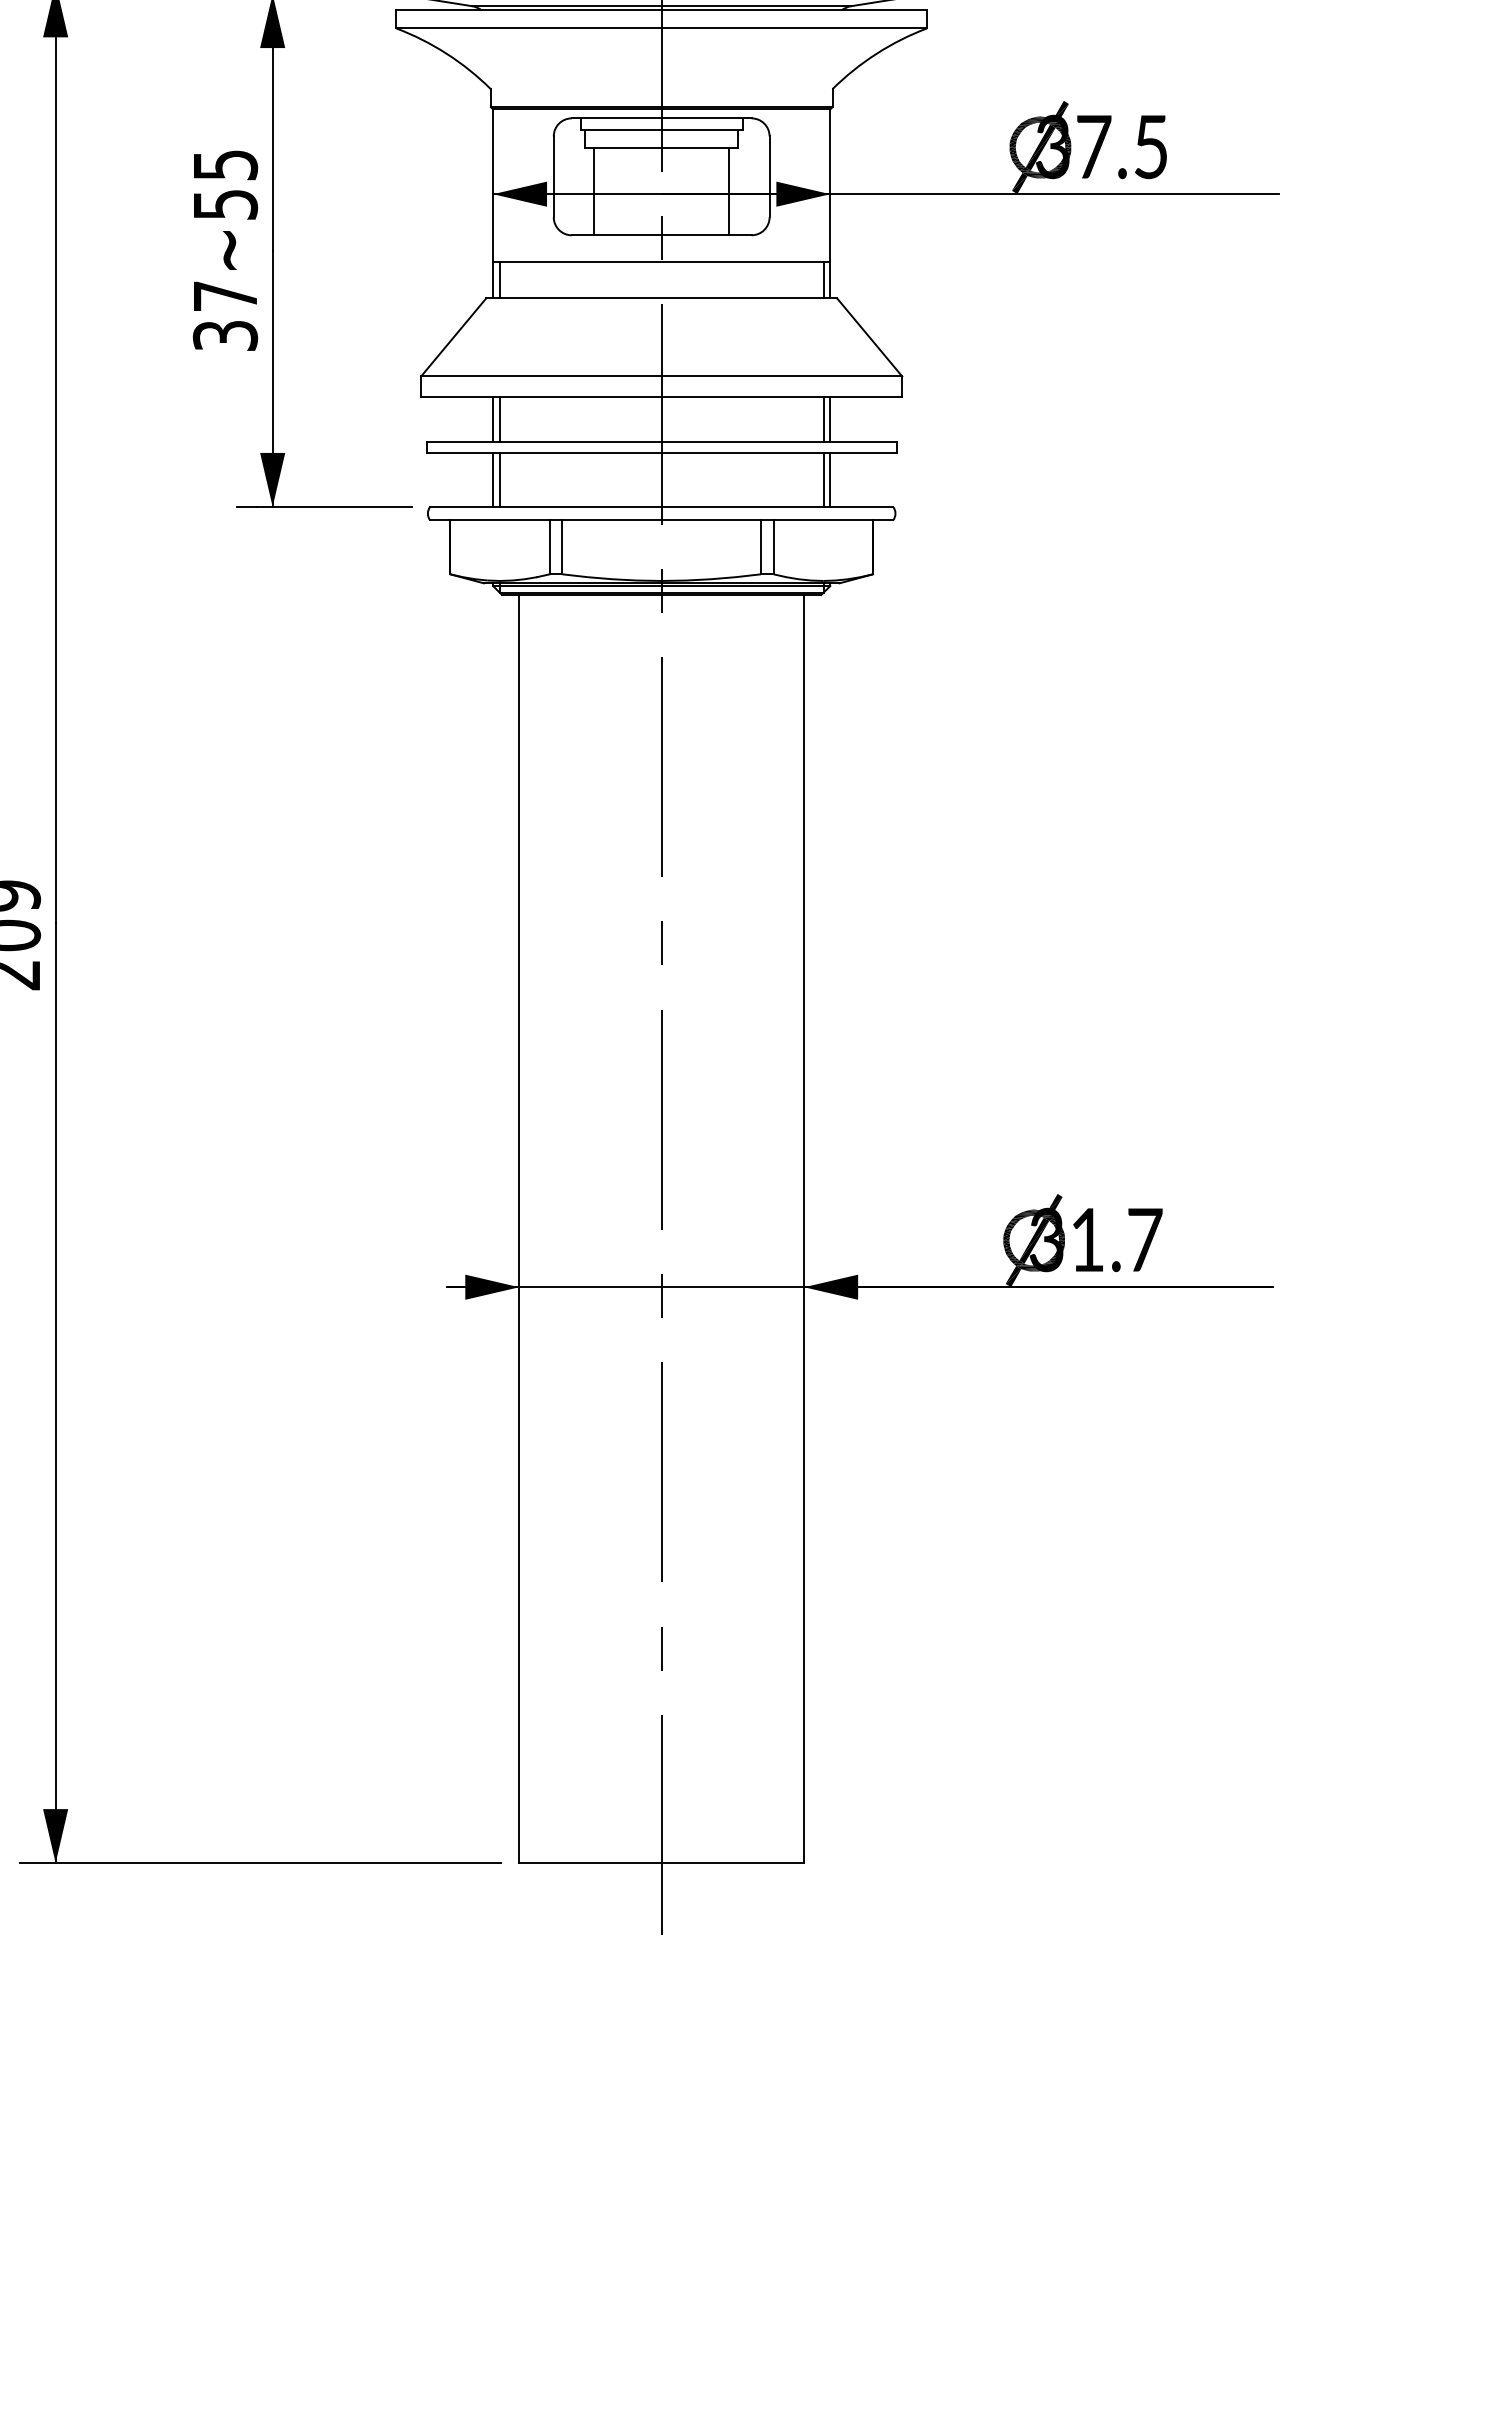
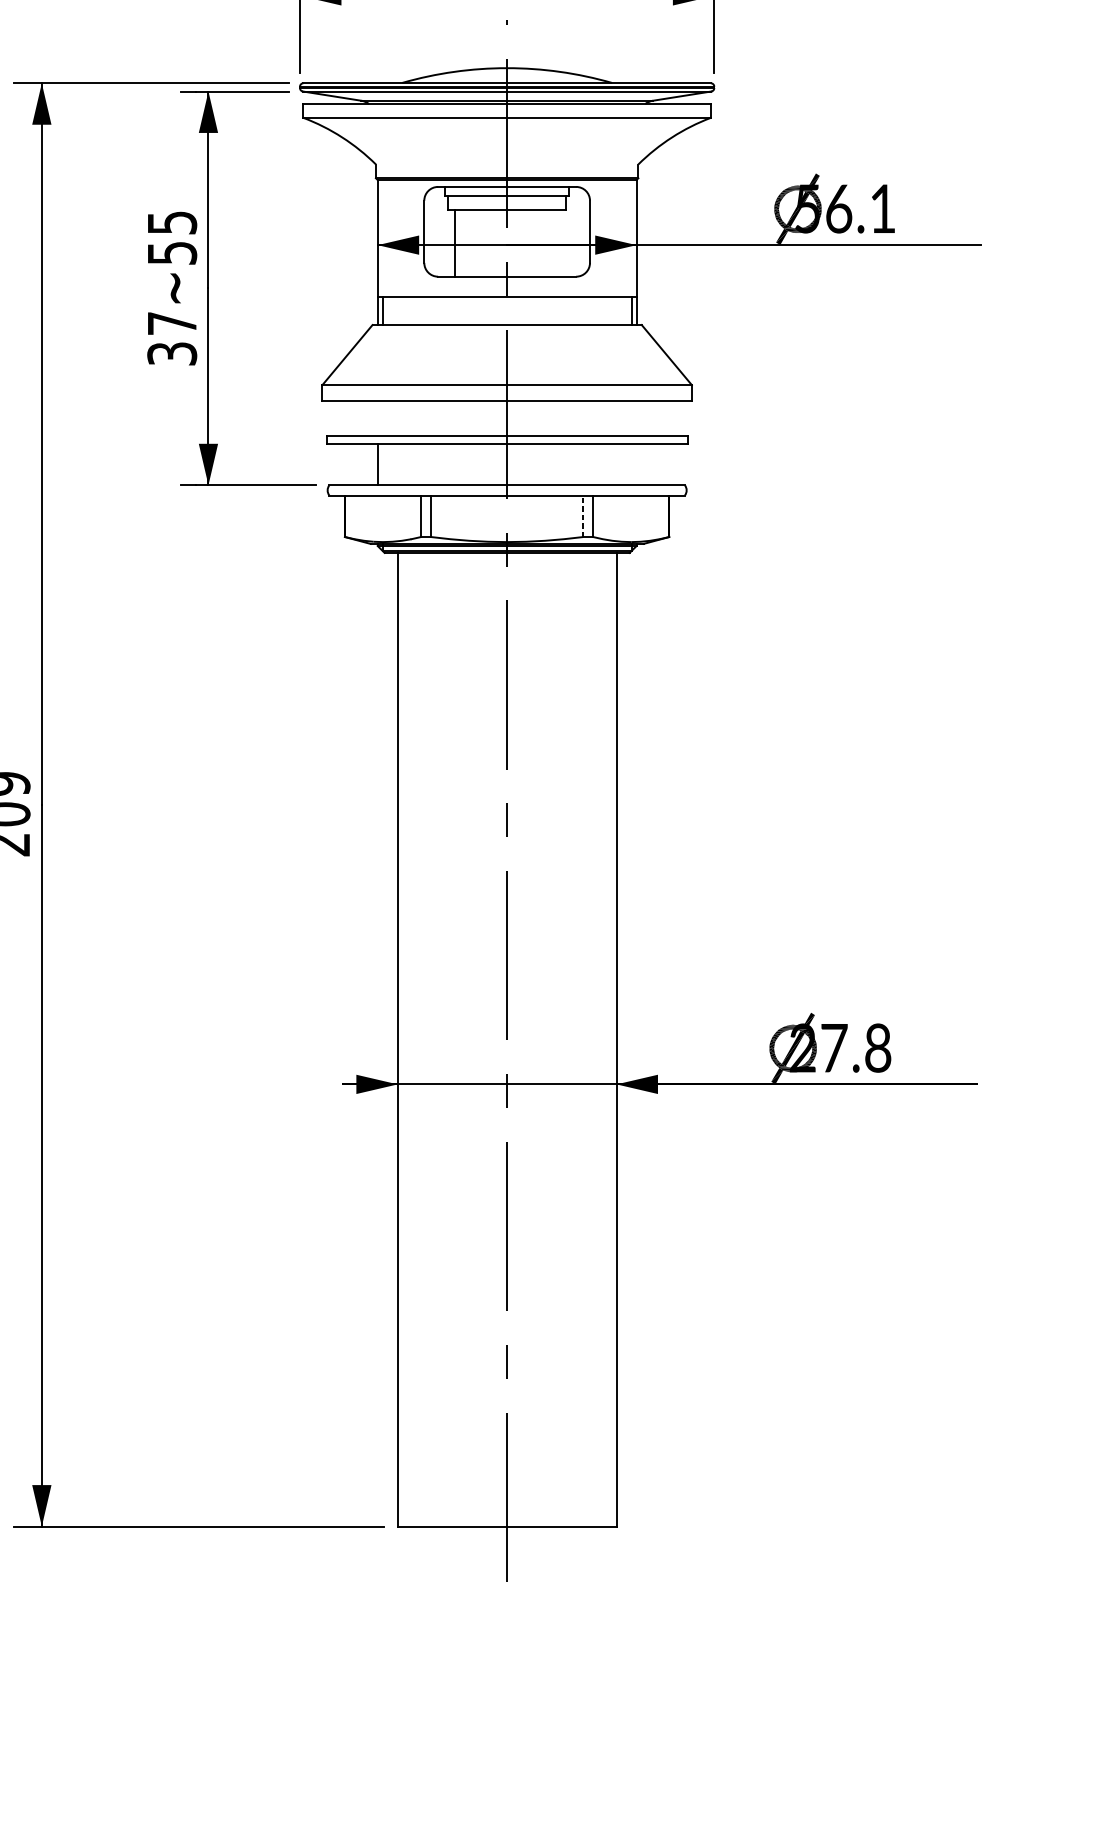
text: (1101, 146) -> (844, 208), 37.5 -> 56.1
line: (729, 191) -> (559, 243), removed
line: (493, 419) -> (378, 418), removed
line: (499, 419) -> (382, 418), removed
line: (823, 419) -> (631, 418), removed
line: (830, 419) -> (636, 418), removed
line: (499, 479) -> (382, 464), removed
line: (823, 479) -> (631, 464), removed
line: (830, 479) -> (636, 464), removed
line: (760, 547) -> (583, 516), solid -> dashed
text: (1095, 1239) -> (840, 1047), 31.7 -> 27.8

